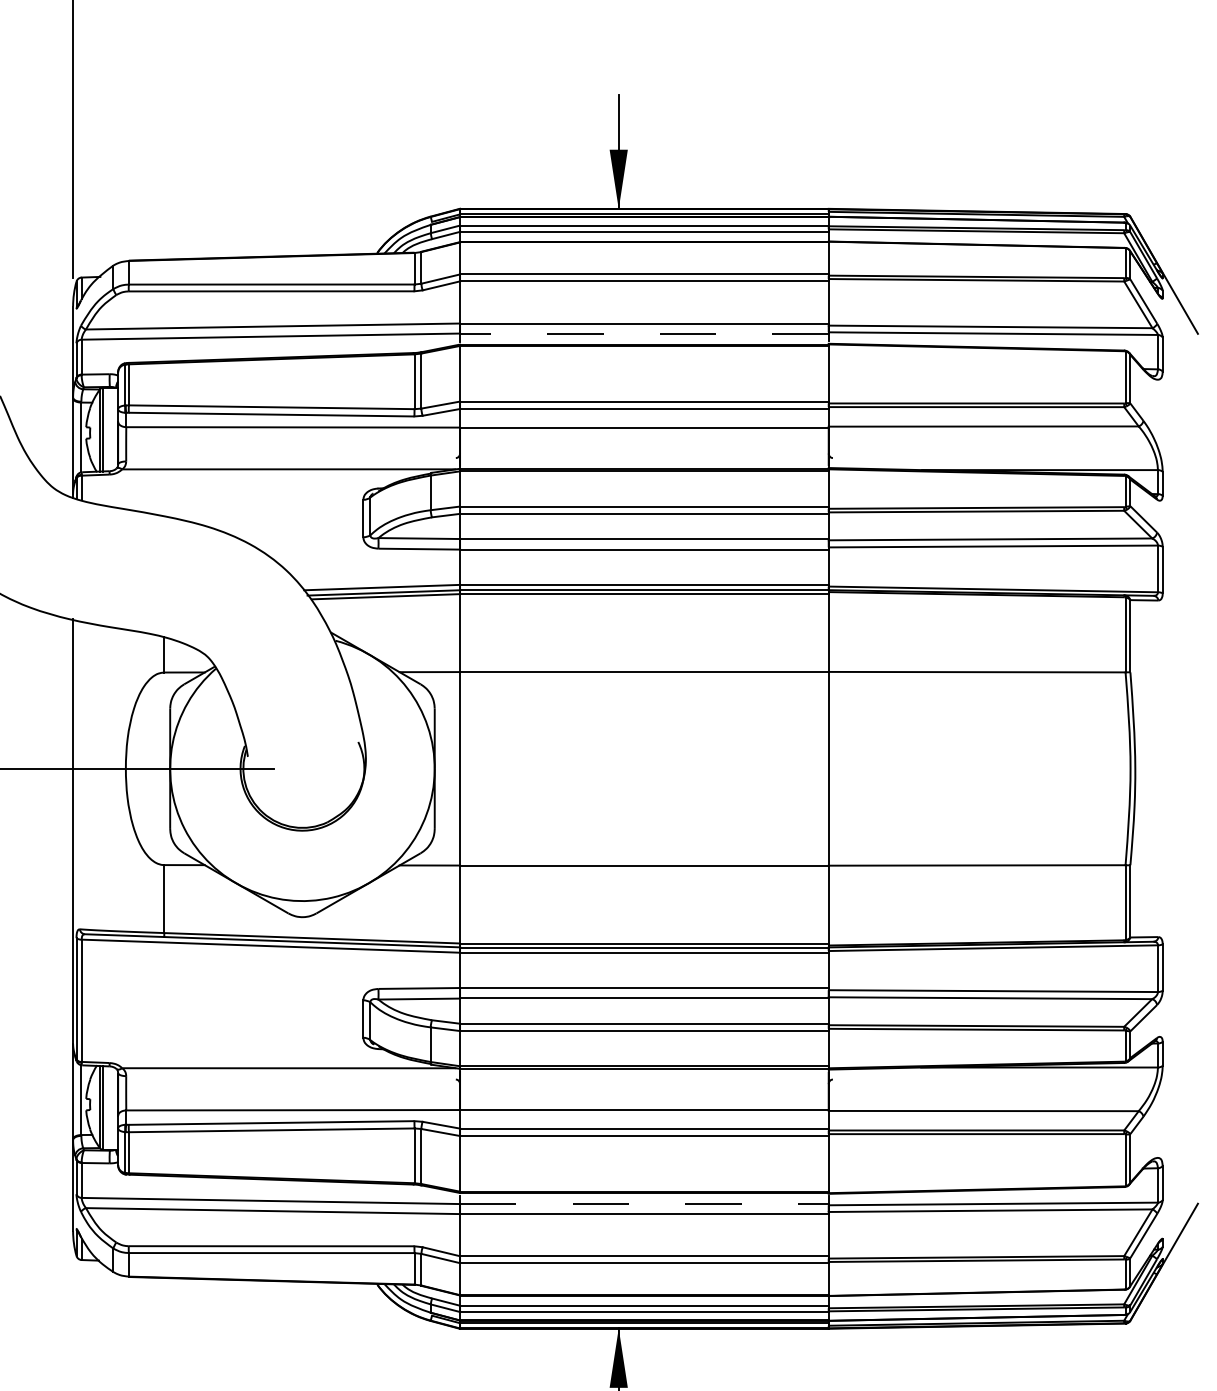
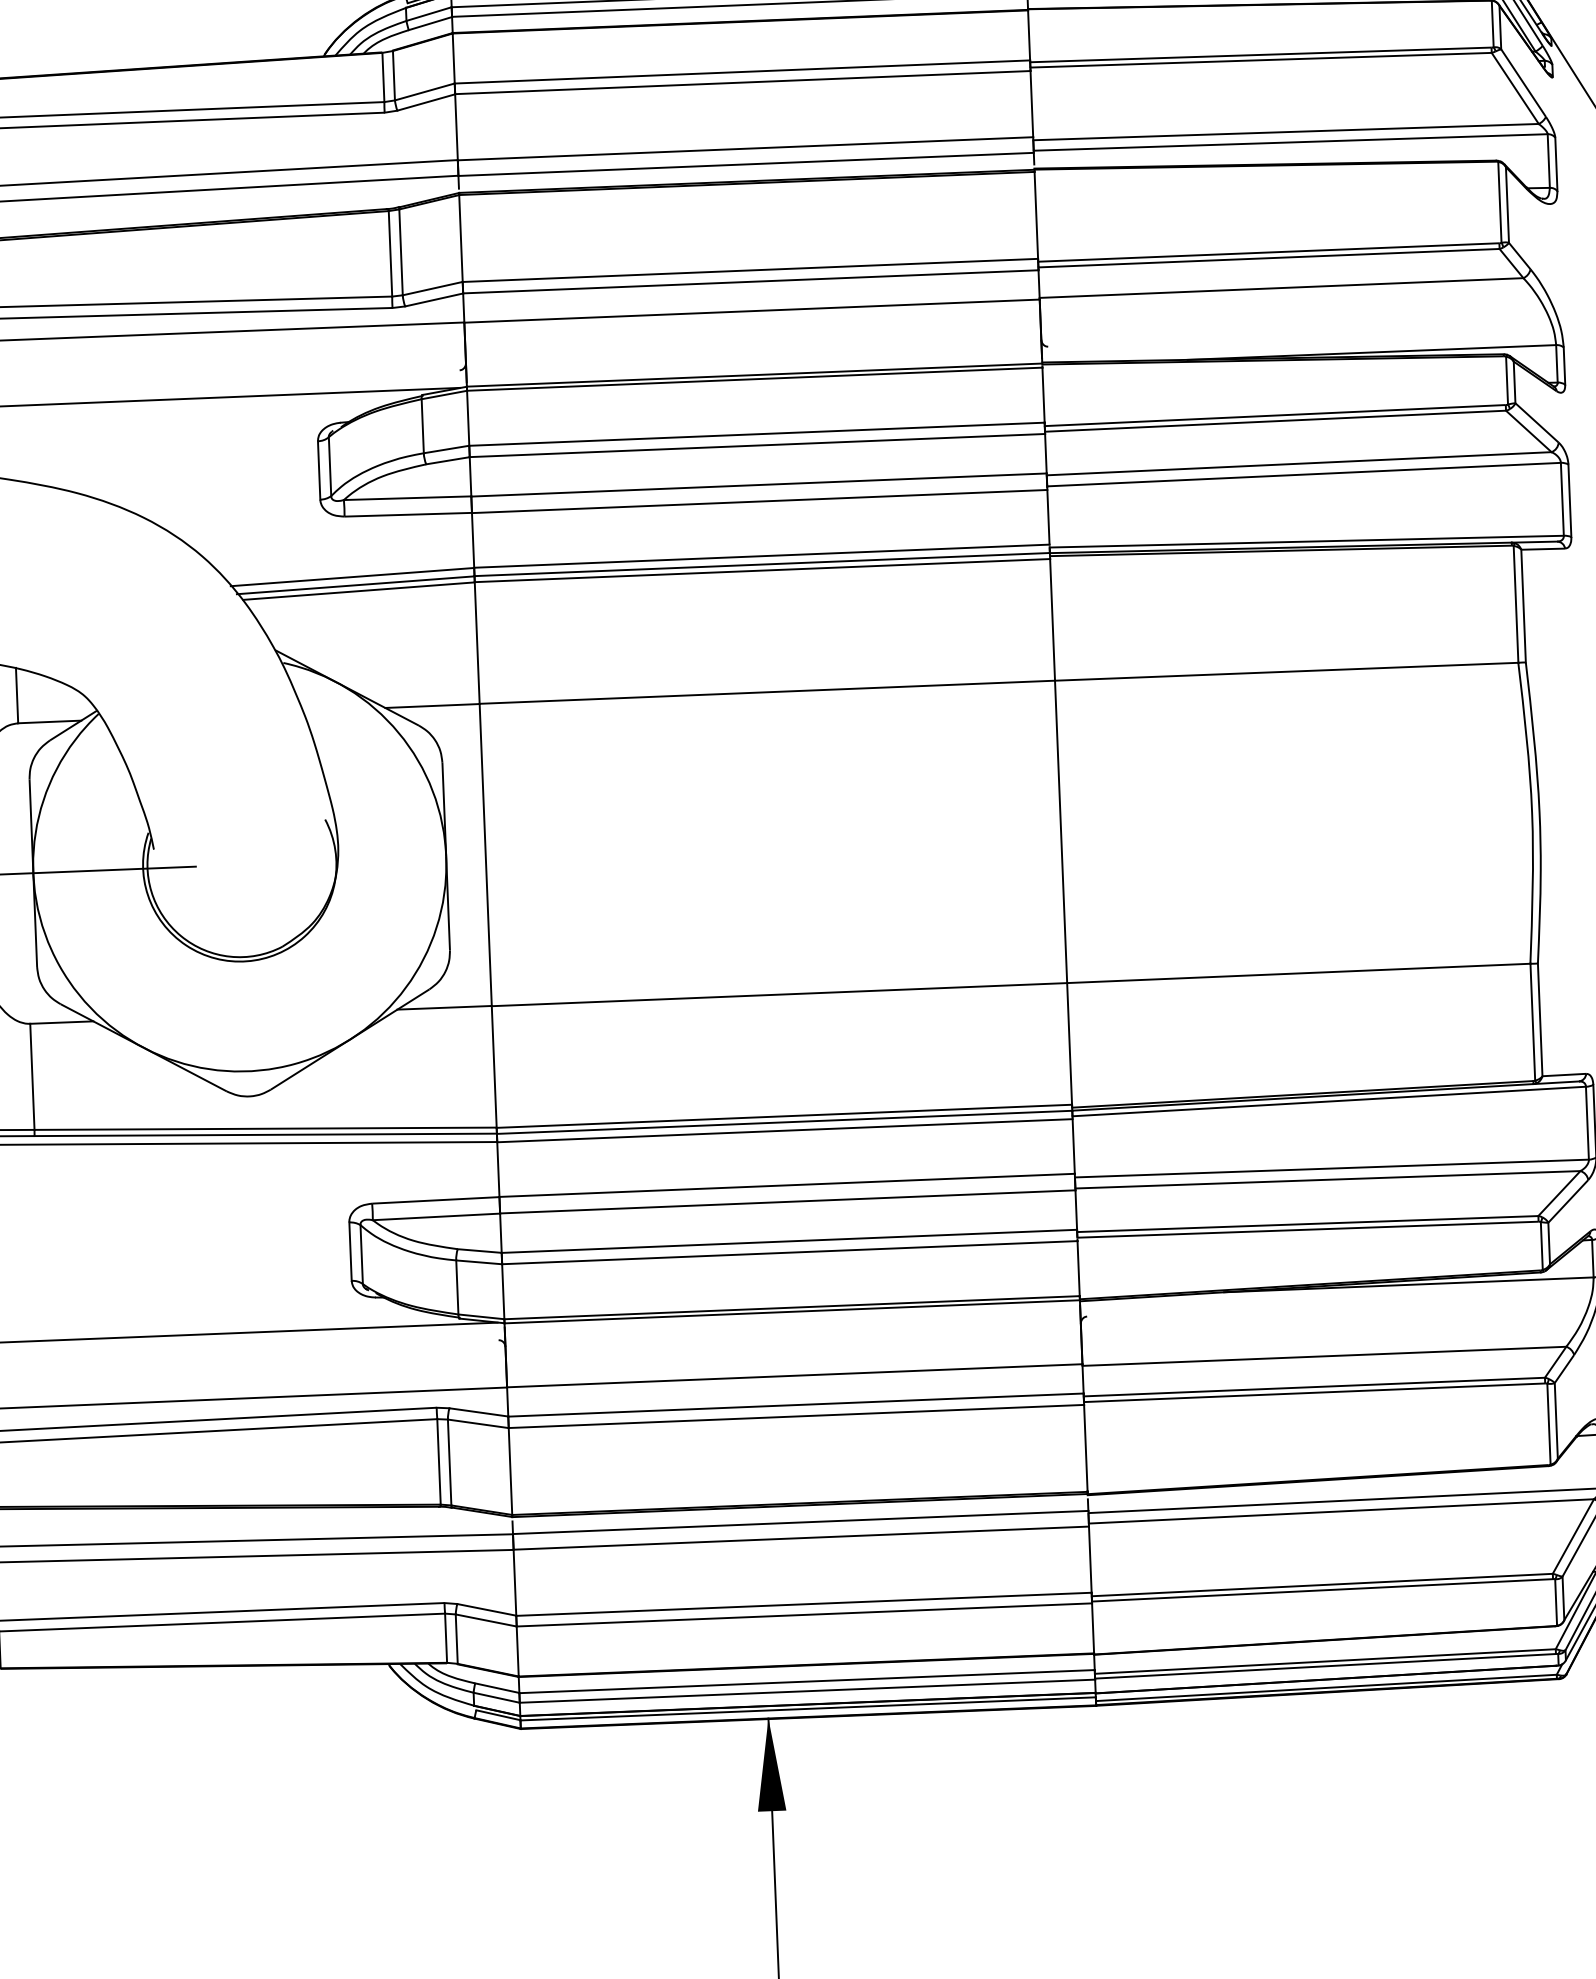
line: (643, 333) -> (744, 164), dashed -> solid
line: (644, 1203) -> (800, 1521), dashed -> solid

